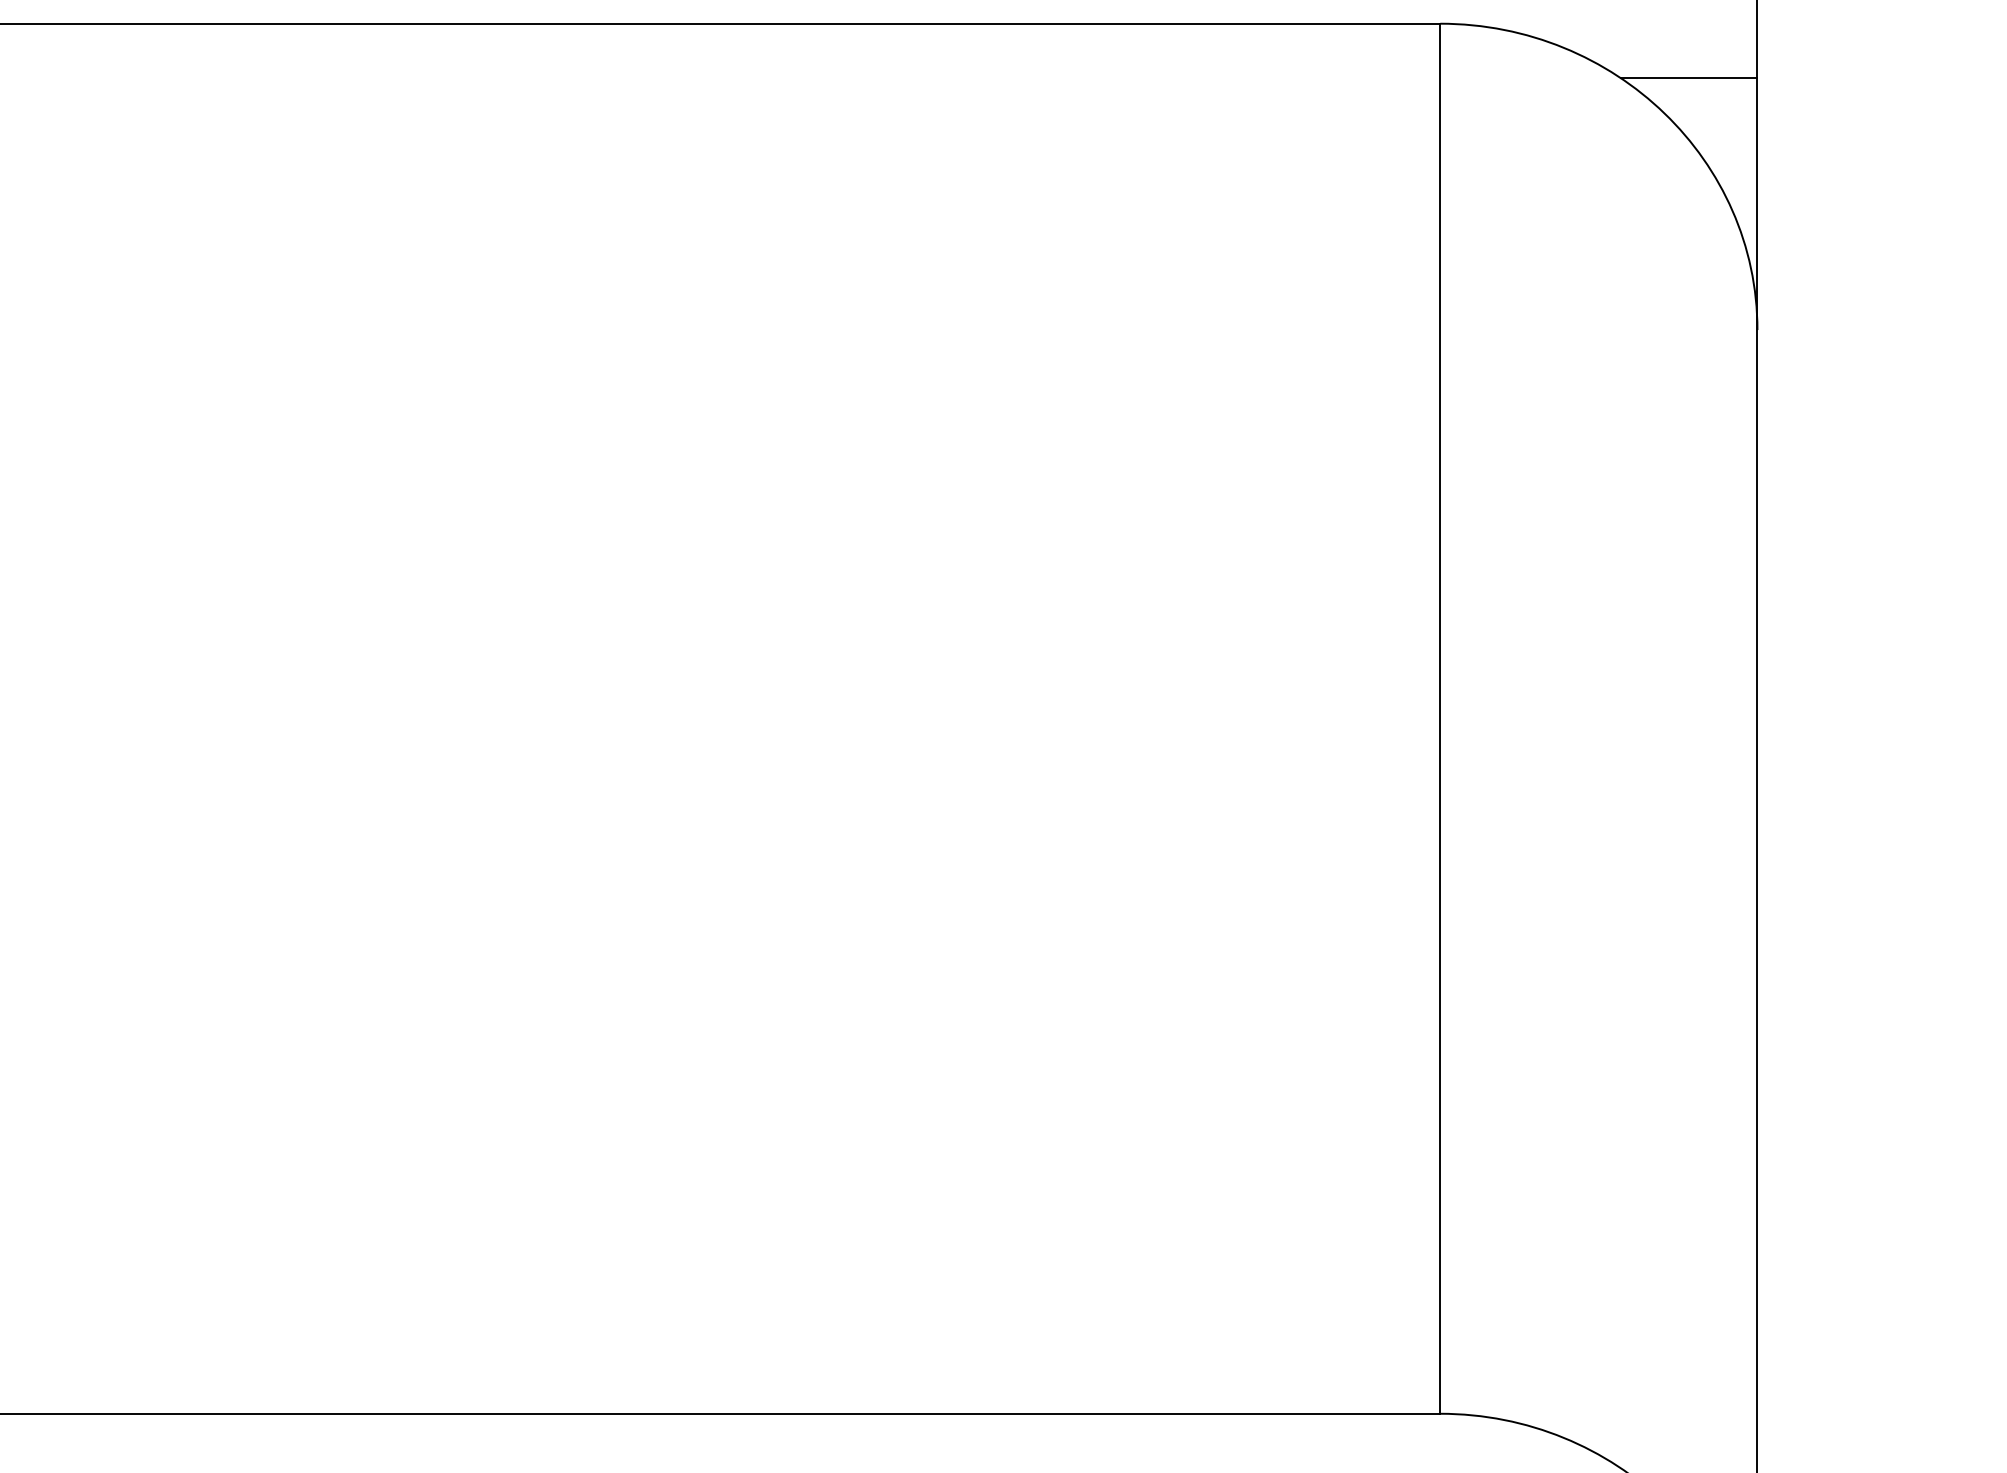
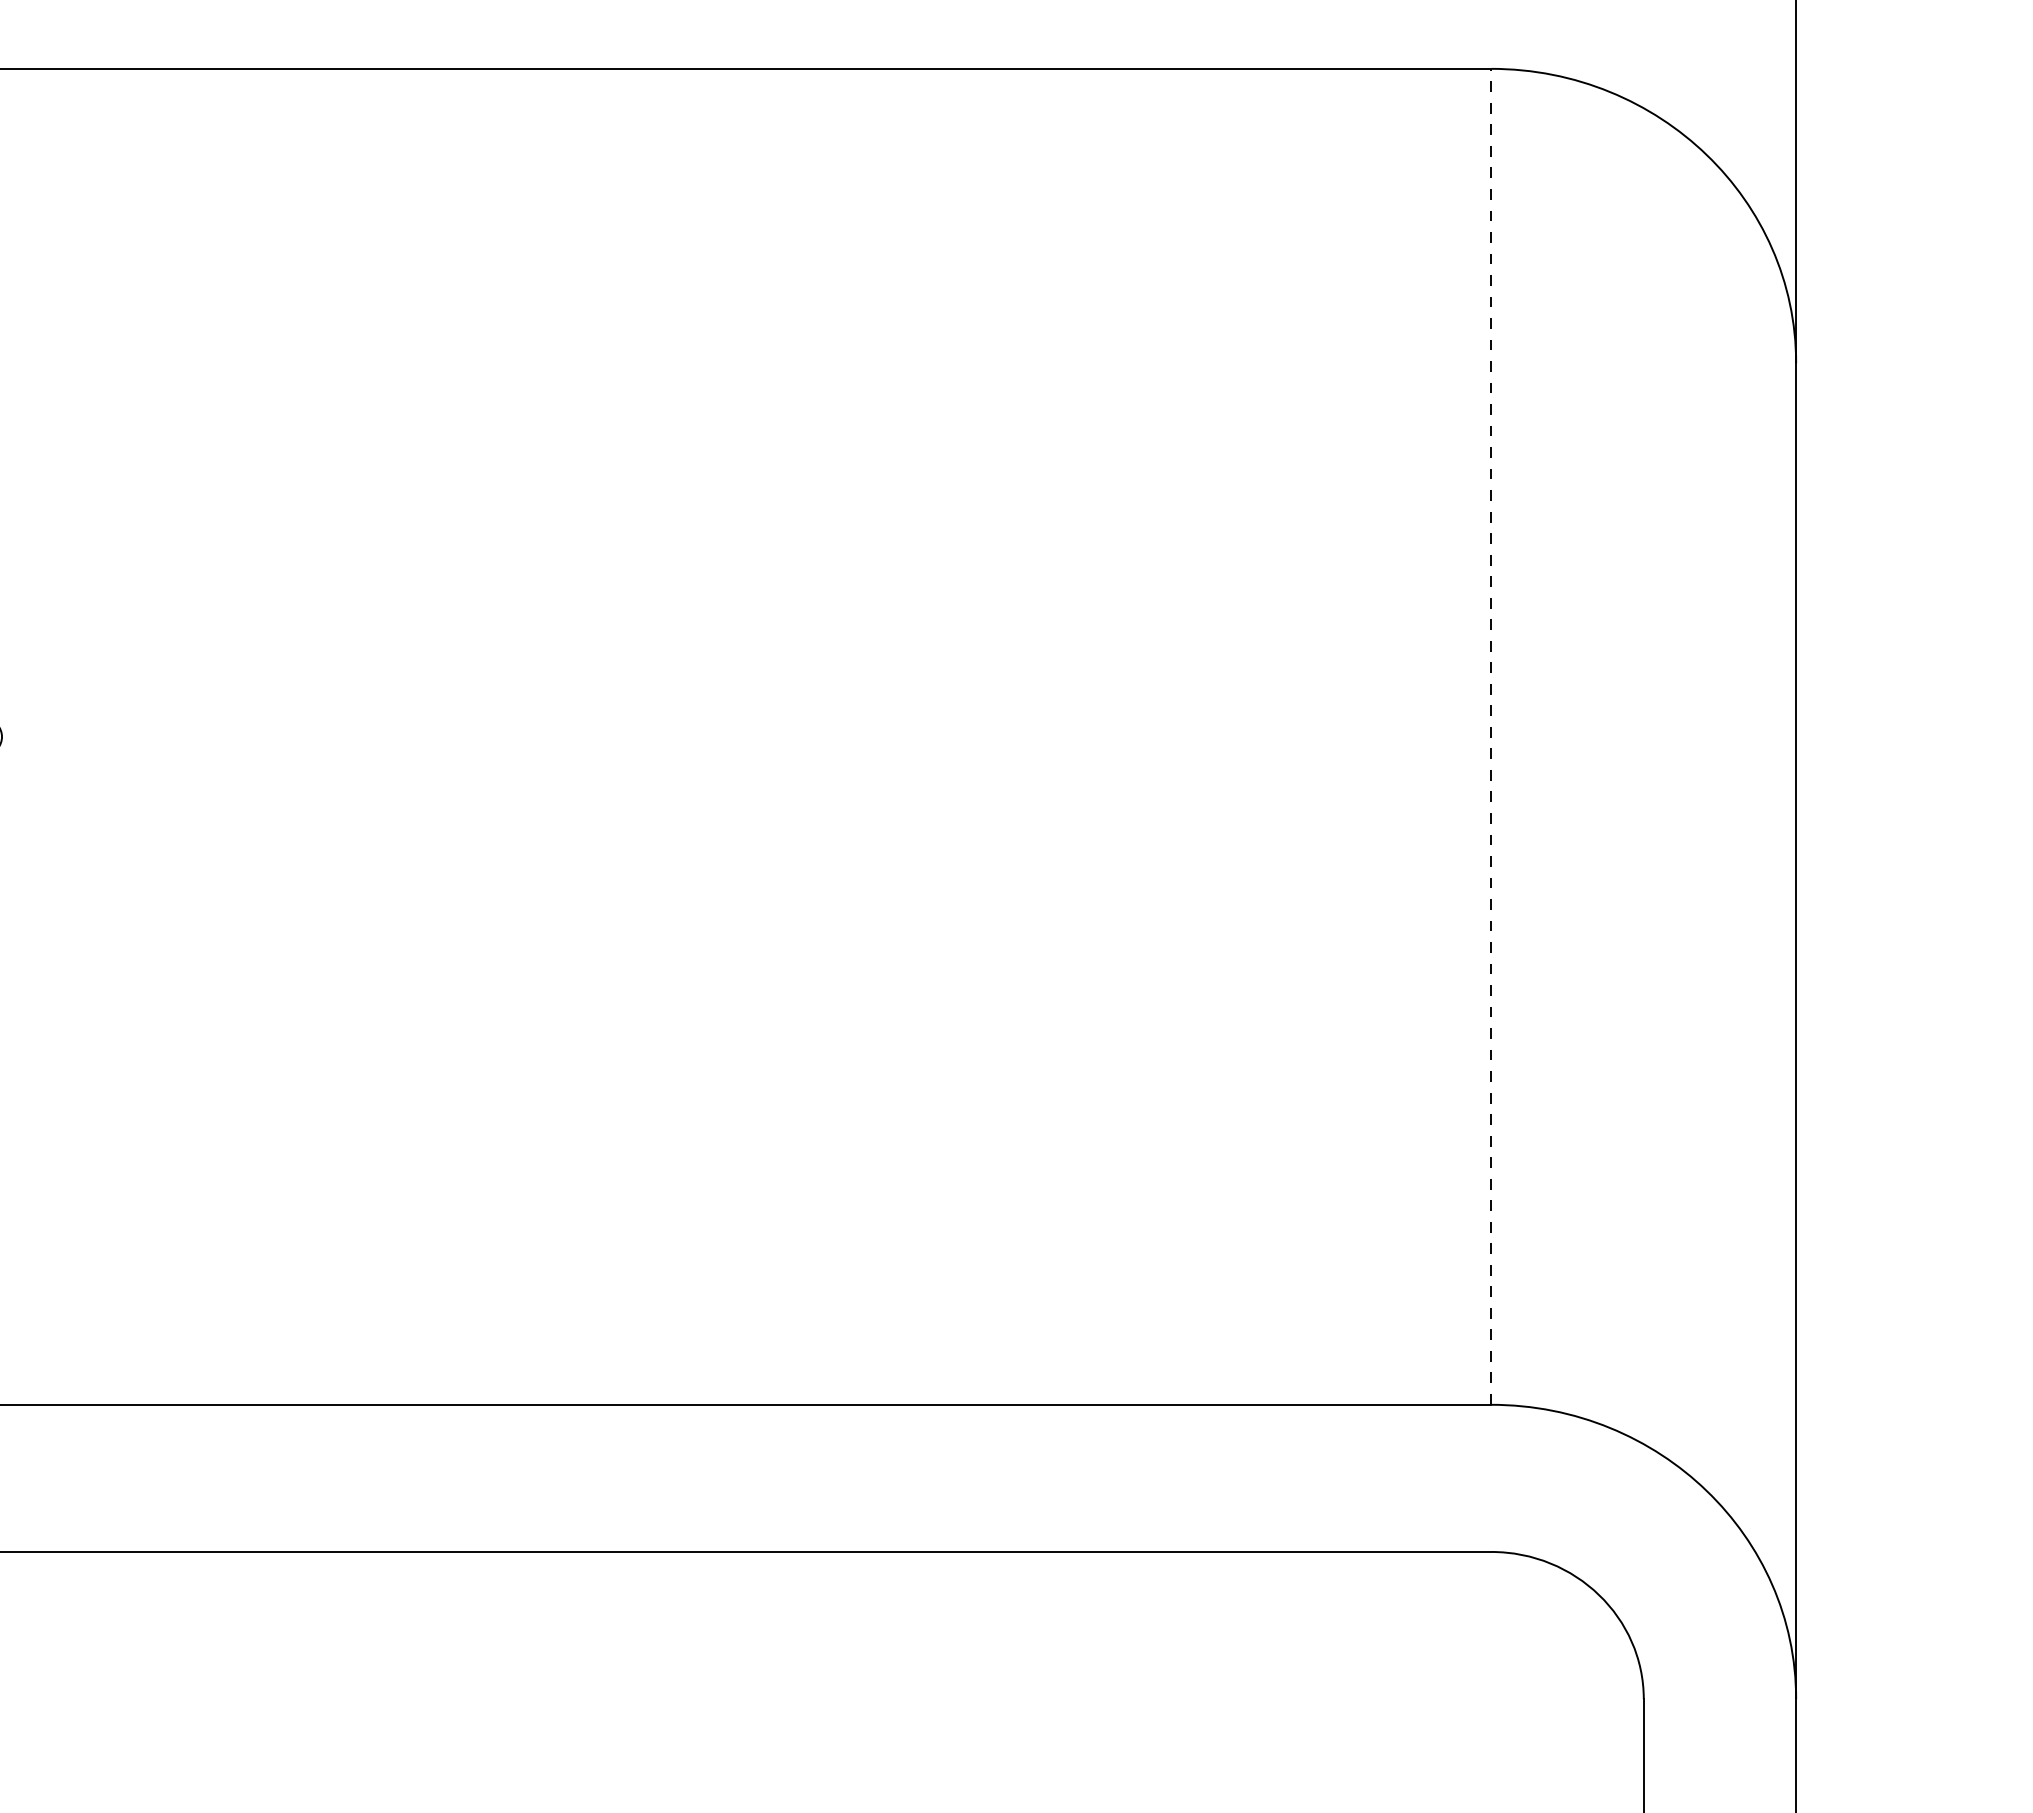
line: (1689, 78) -> (1730, 121), removed
line: (1440, 718) -> (1491, 736), solid -> dashed

